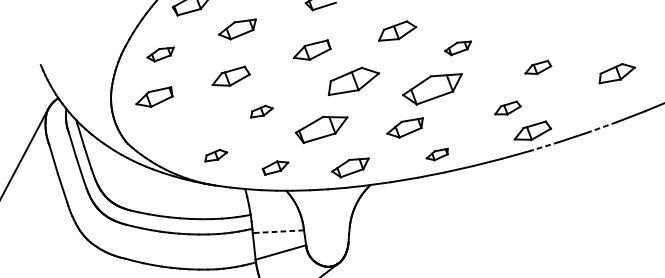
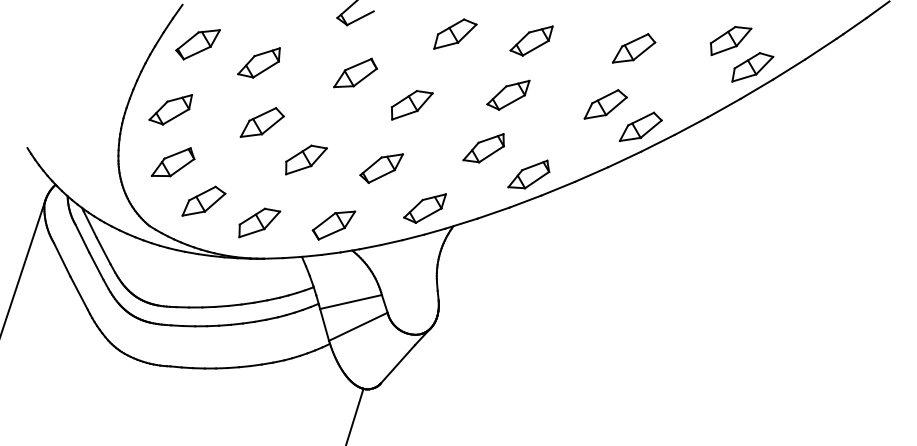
part: (457, 47) -> (531, 40), size x1.43
part: (160, 53) -> (170, 109), size x1.43
part: (538, 67) -> (634, 48), size x1.43
part: (353, 82) -> (411, 105), size x0.71
part: (432, 87) -> (508, 94), size x0.62
part: (630, 98) -> (752, 67), added
part: (508, 108) -> (605, 104), size x1.43
part: (262, 111) -> (306, 159), size x1.67
line: (602, 127) -> (724, 108), dashed -> solid
part: (320, 129) -> (381, 168), size x0.71
part: (174, 130) -> (203, 200), added
line: (544, 146) -> (657, 143), dashed -> solid
part: (437, 153) -> (528, 174), size x1.67
part: (216, 155) -> (259, 222), size x1.67
part: (274, 168) -> (333, 225), size x1.43
line: (278, 232) -> (351, 302), dashed -> solid

